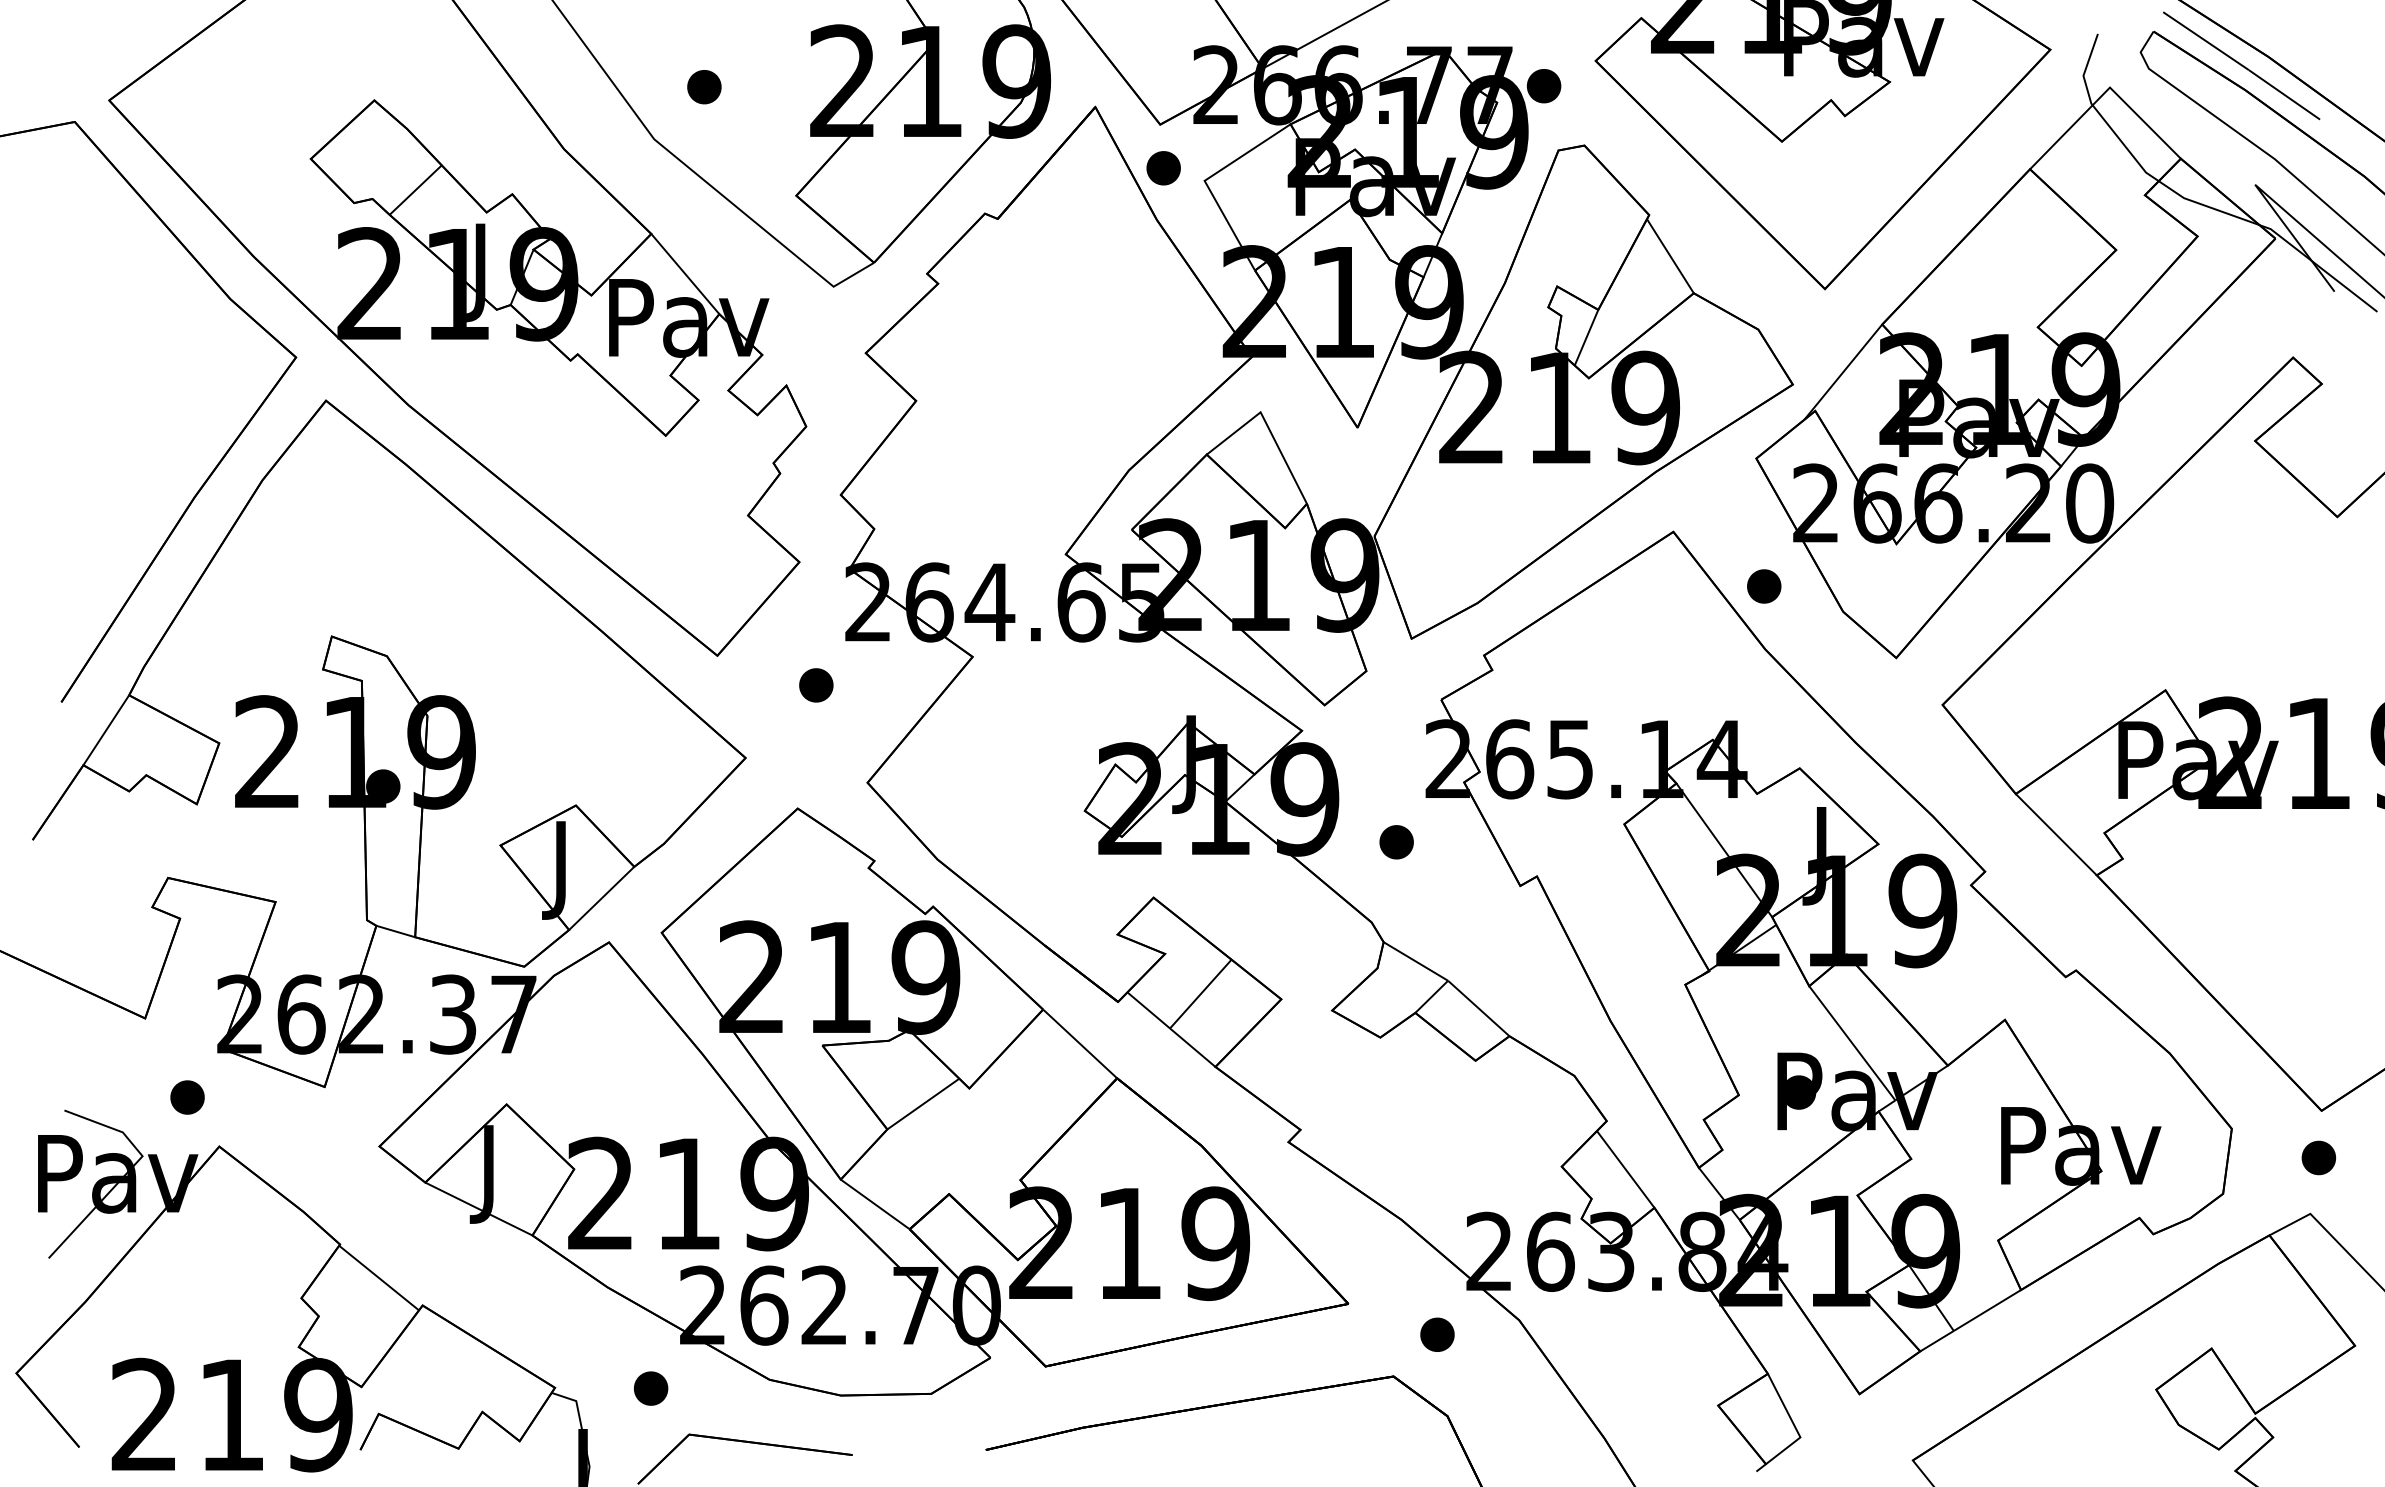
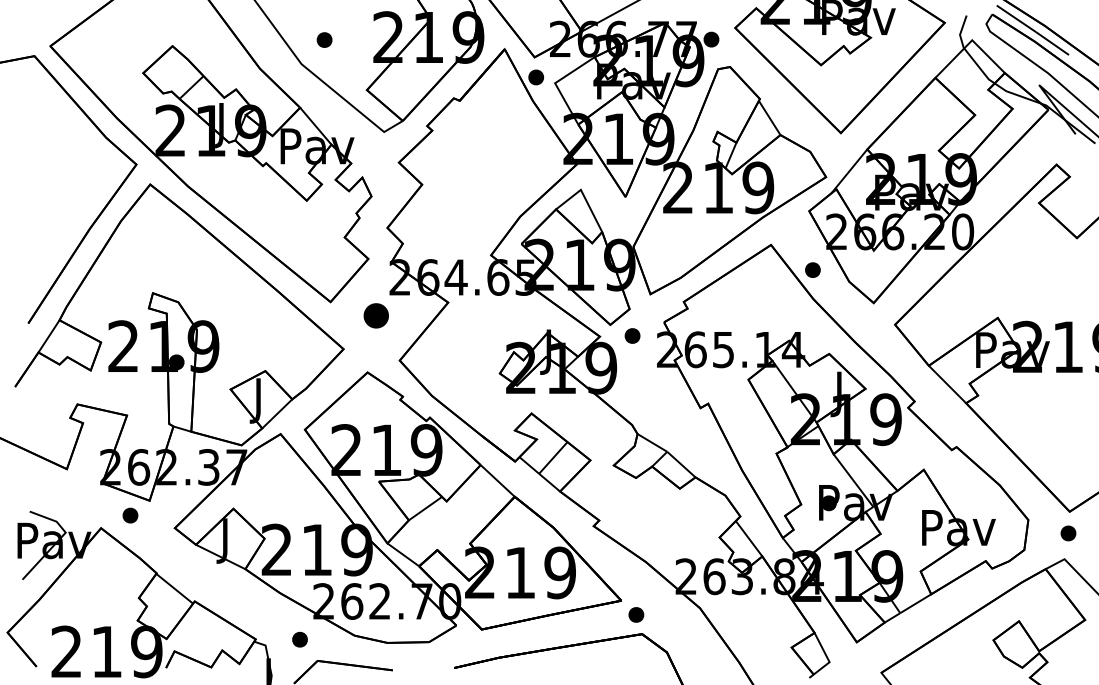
part: (814, 684) -> (375, 315), size x1.6
part: (1396, 841) -> (632, 335), moved
part: (187, 1097) -> (130, 515), moved
part: (1437, 1333) -> (636, 614), moved

